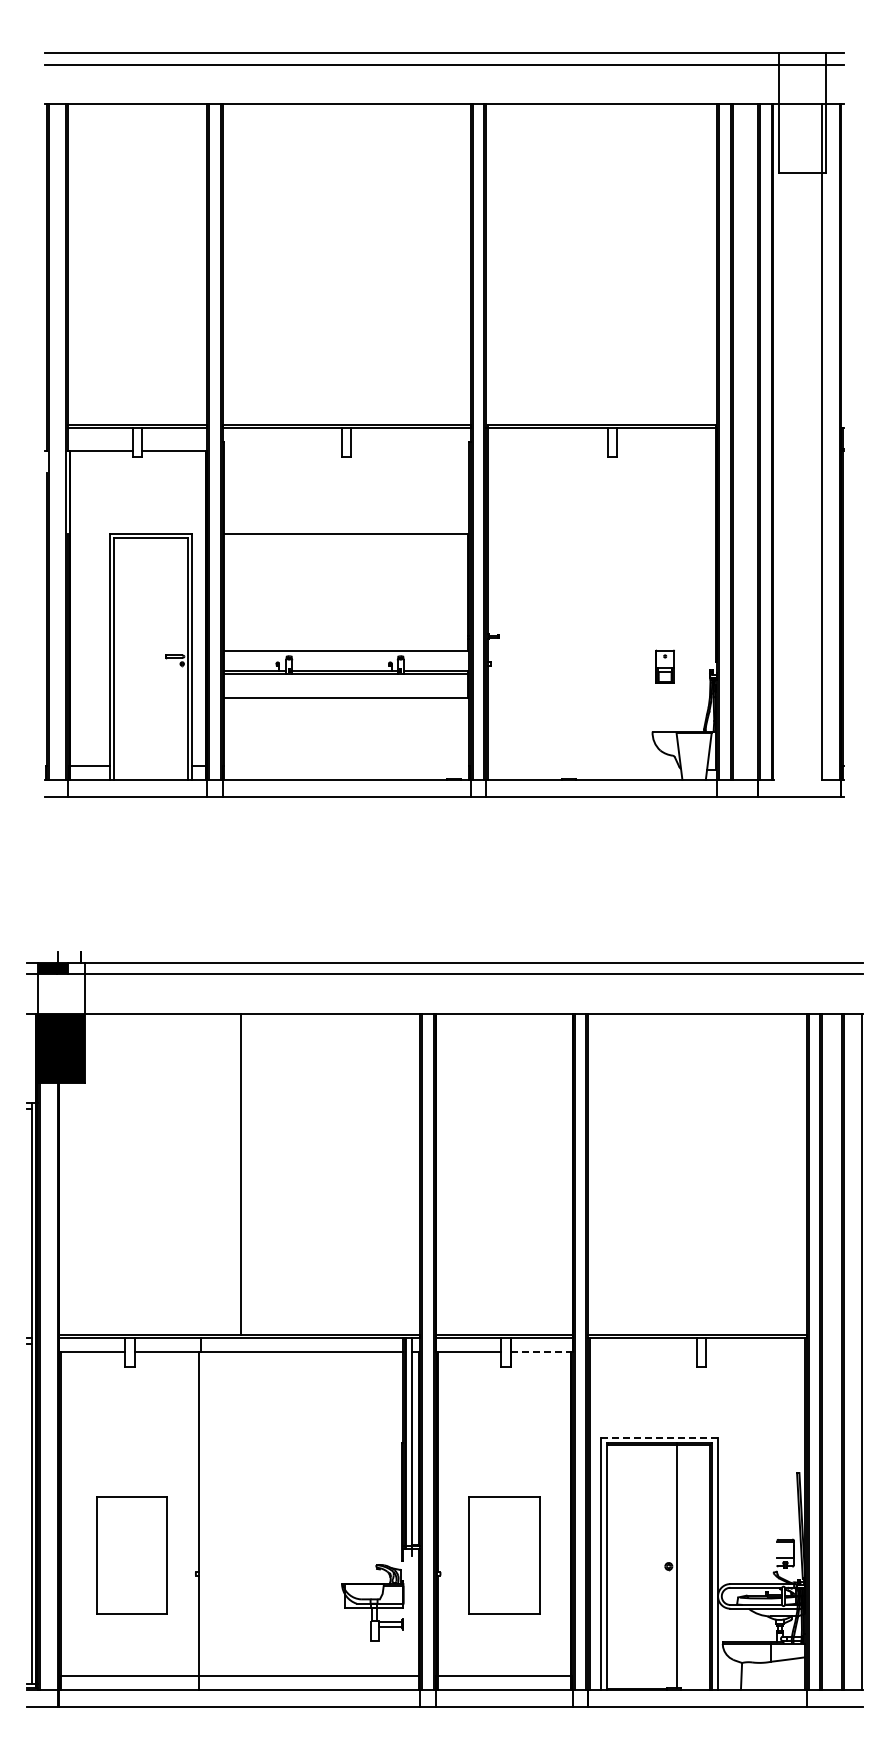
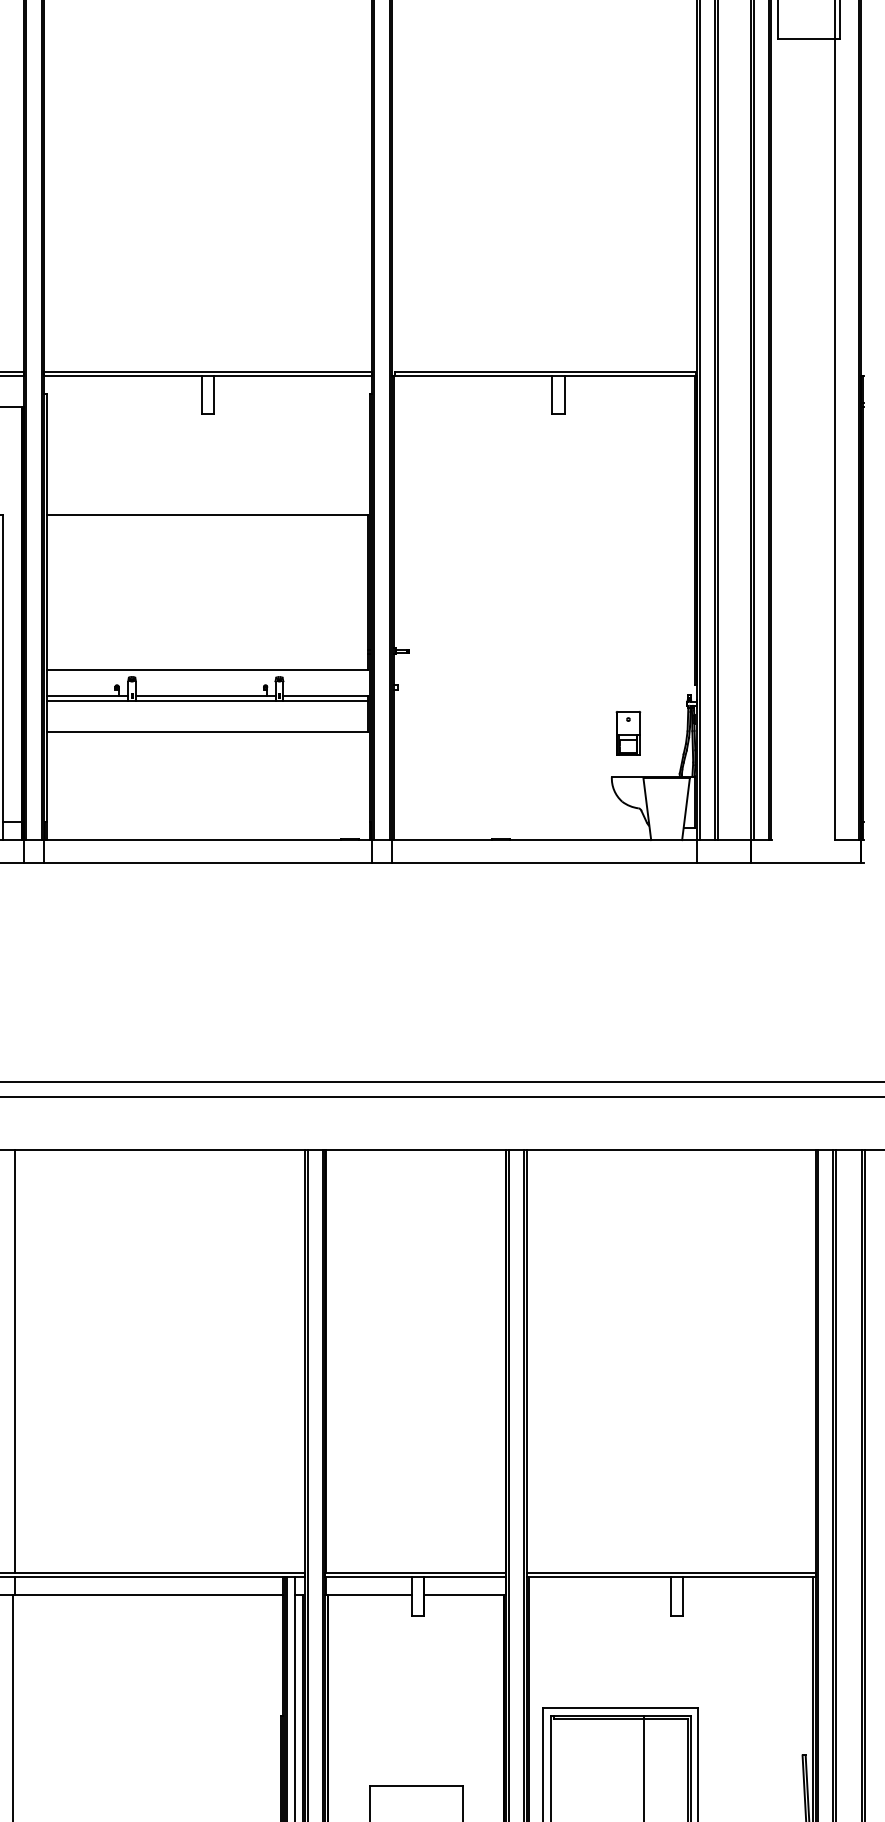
part: (664, 666) -> (627, 732), moved
line: (240, 1174) -> (14, 1361), moved
line: (541, 1351) -> (465, 1594), dashed -> solid
line: (659, 1437) -> (620, 1708), dashed -> solid

